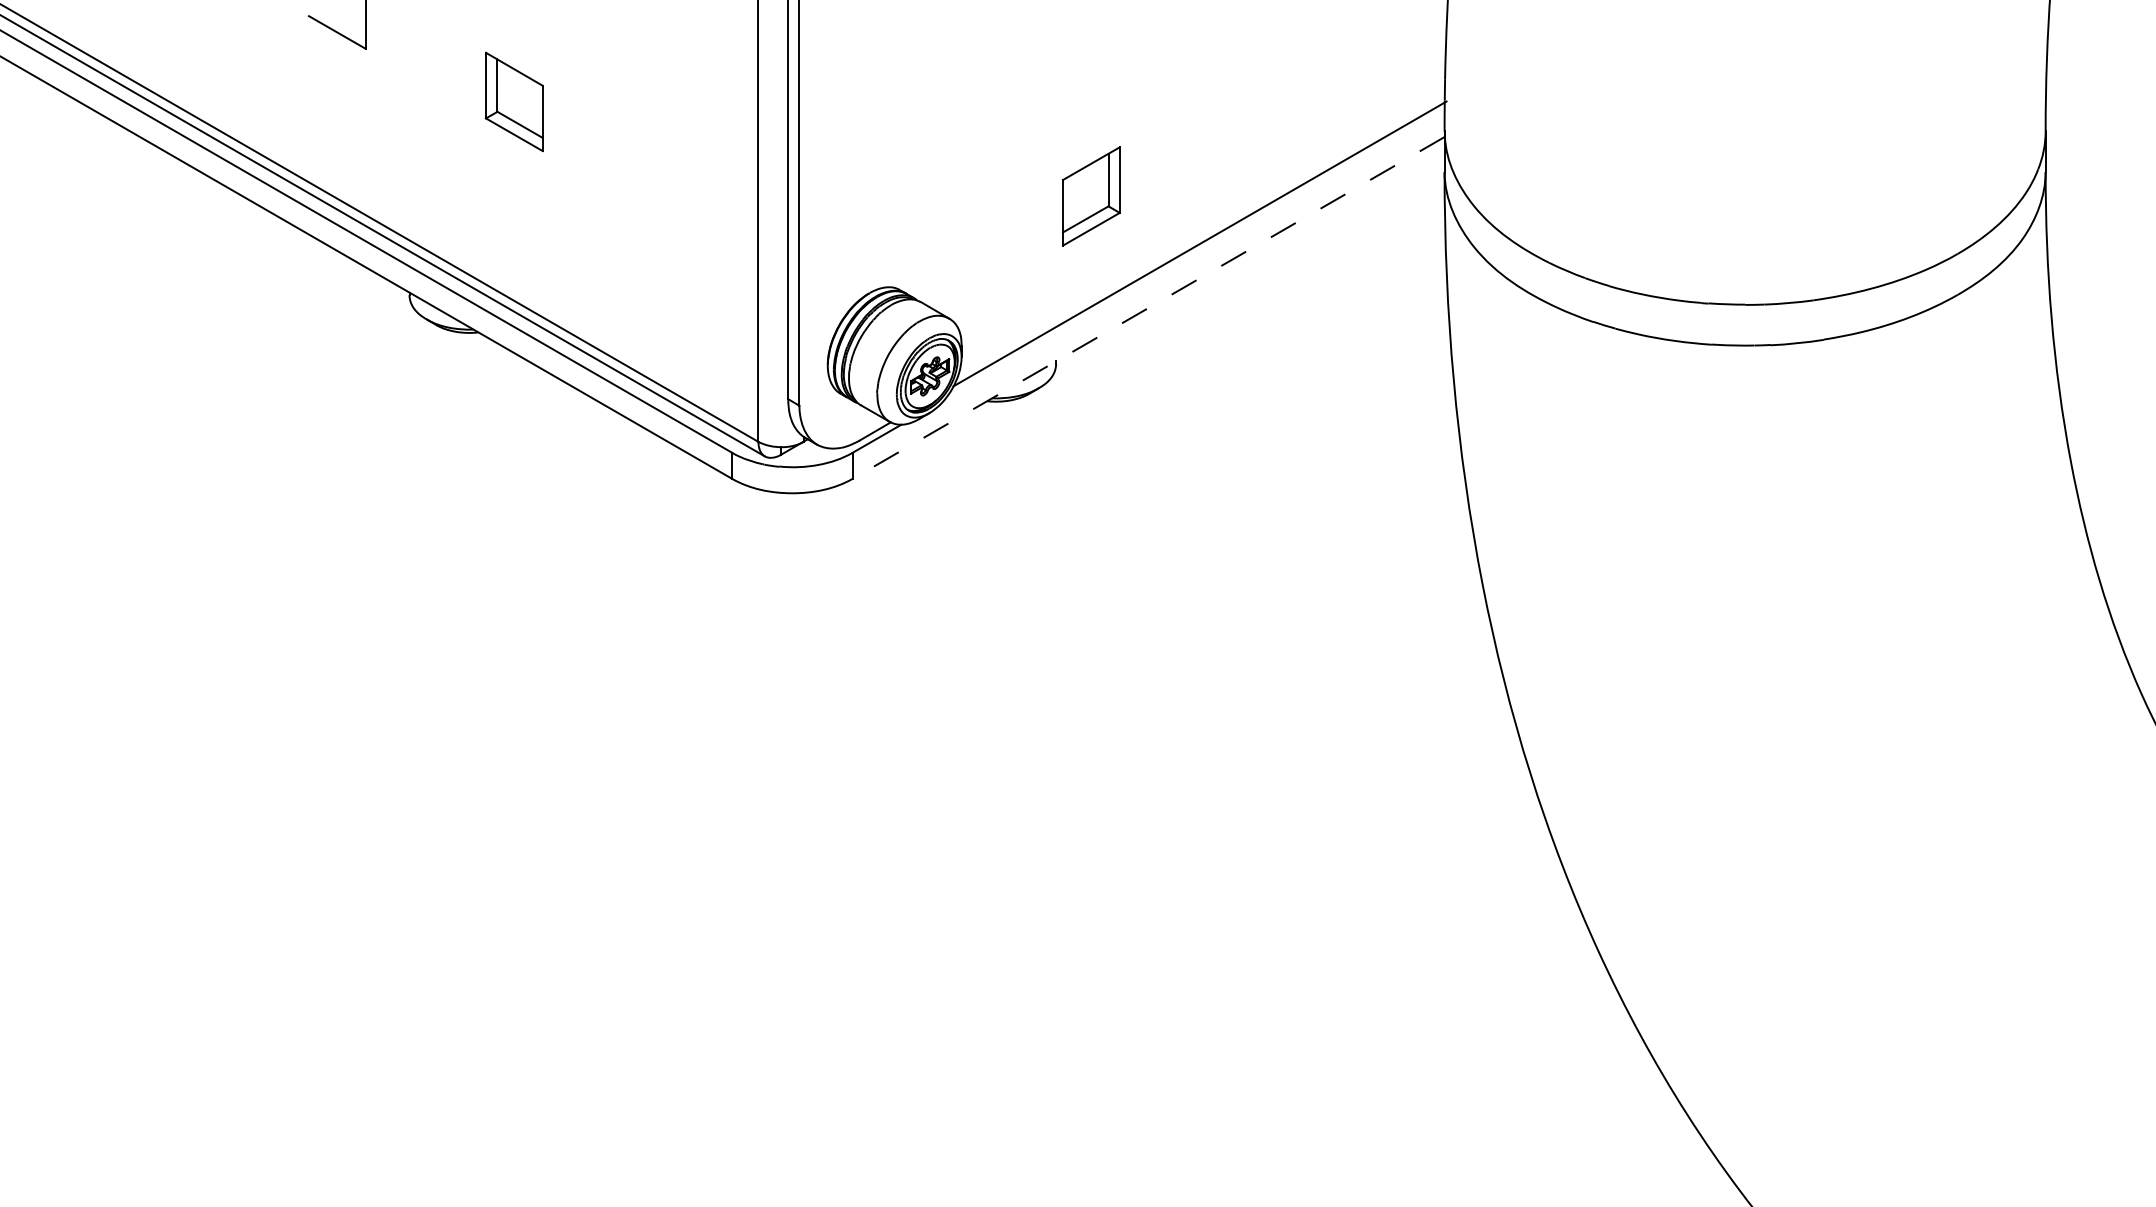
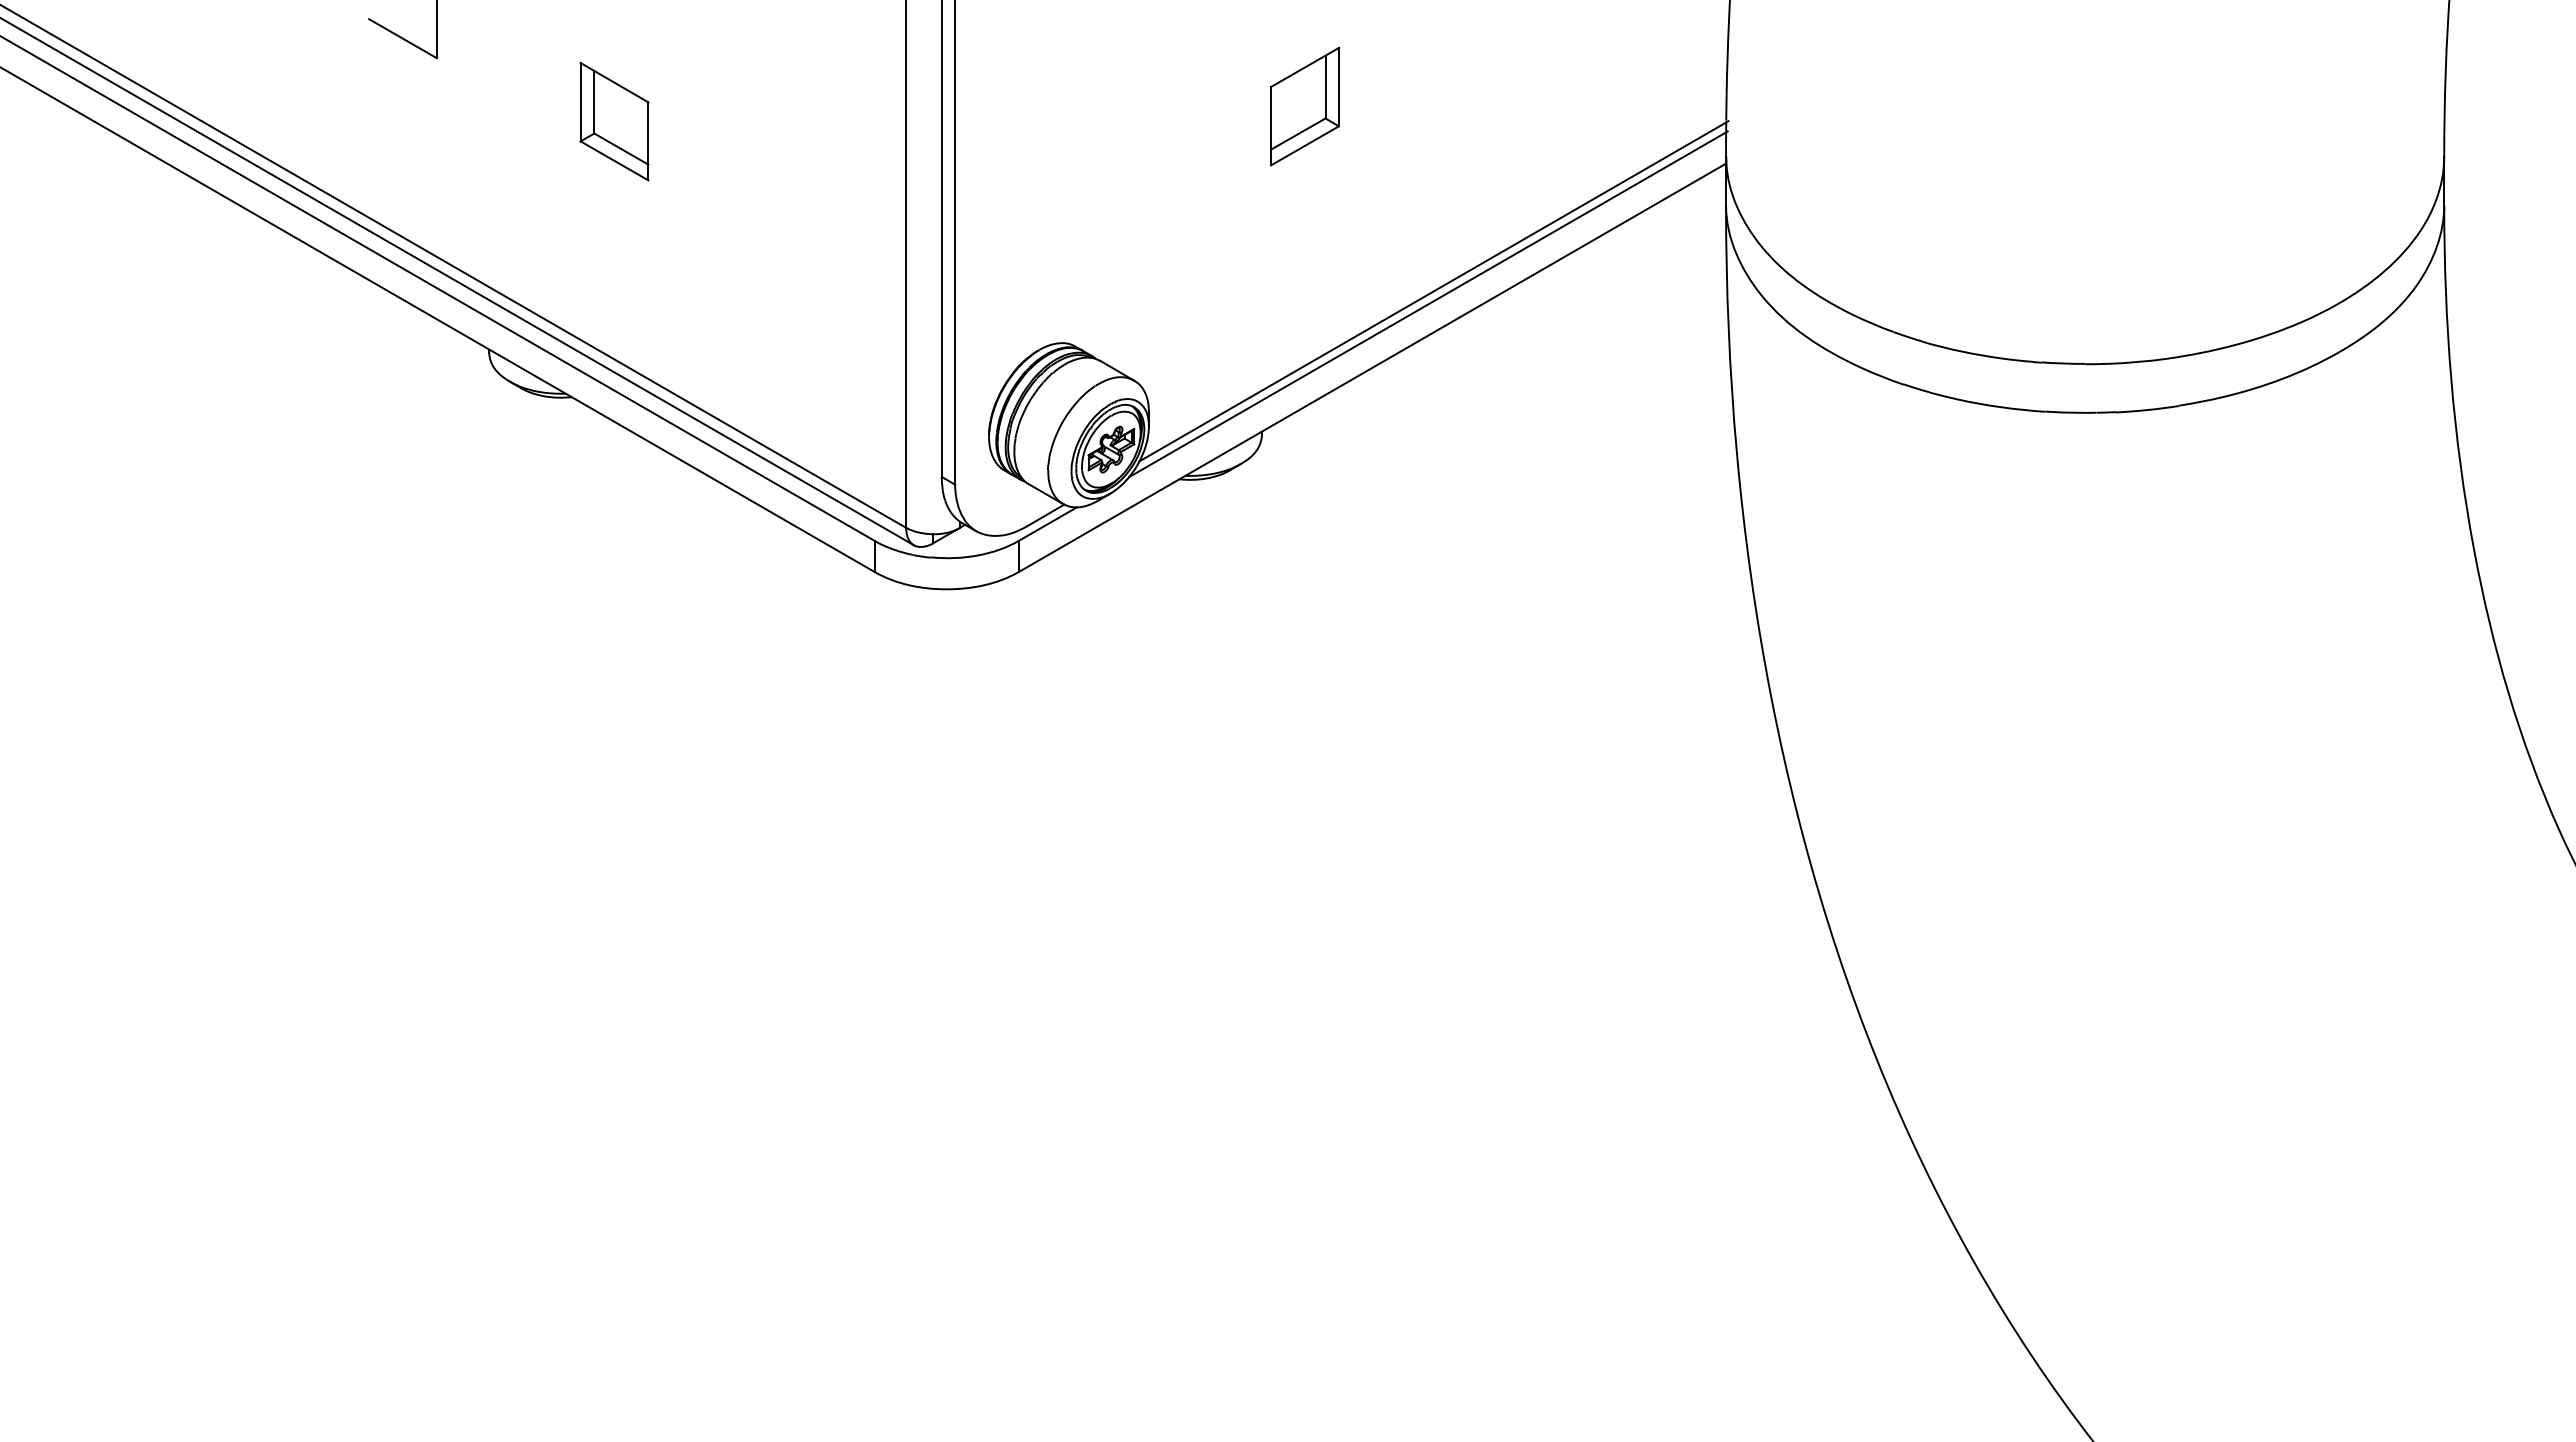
part: (1090, 196) -> (1304, 106), moved
line: (1195, 254) -> (1428, 304), added
line: (1148, 308) -> (1372, 368), dashed -> solid

